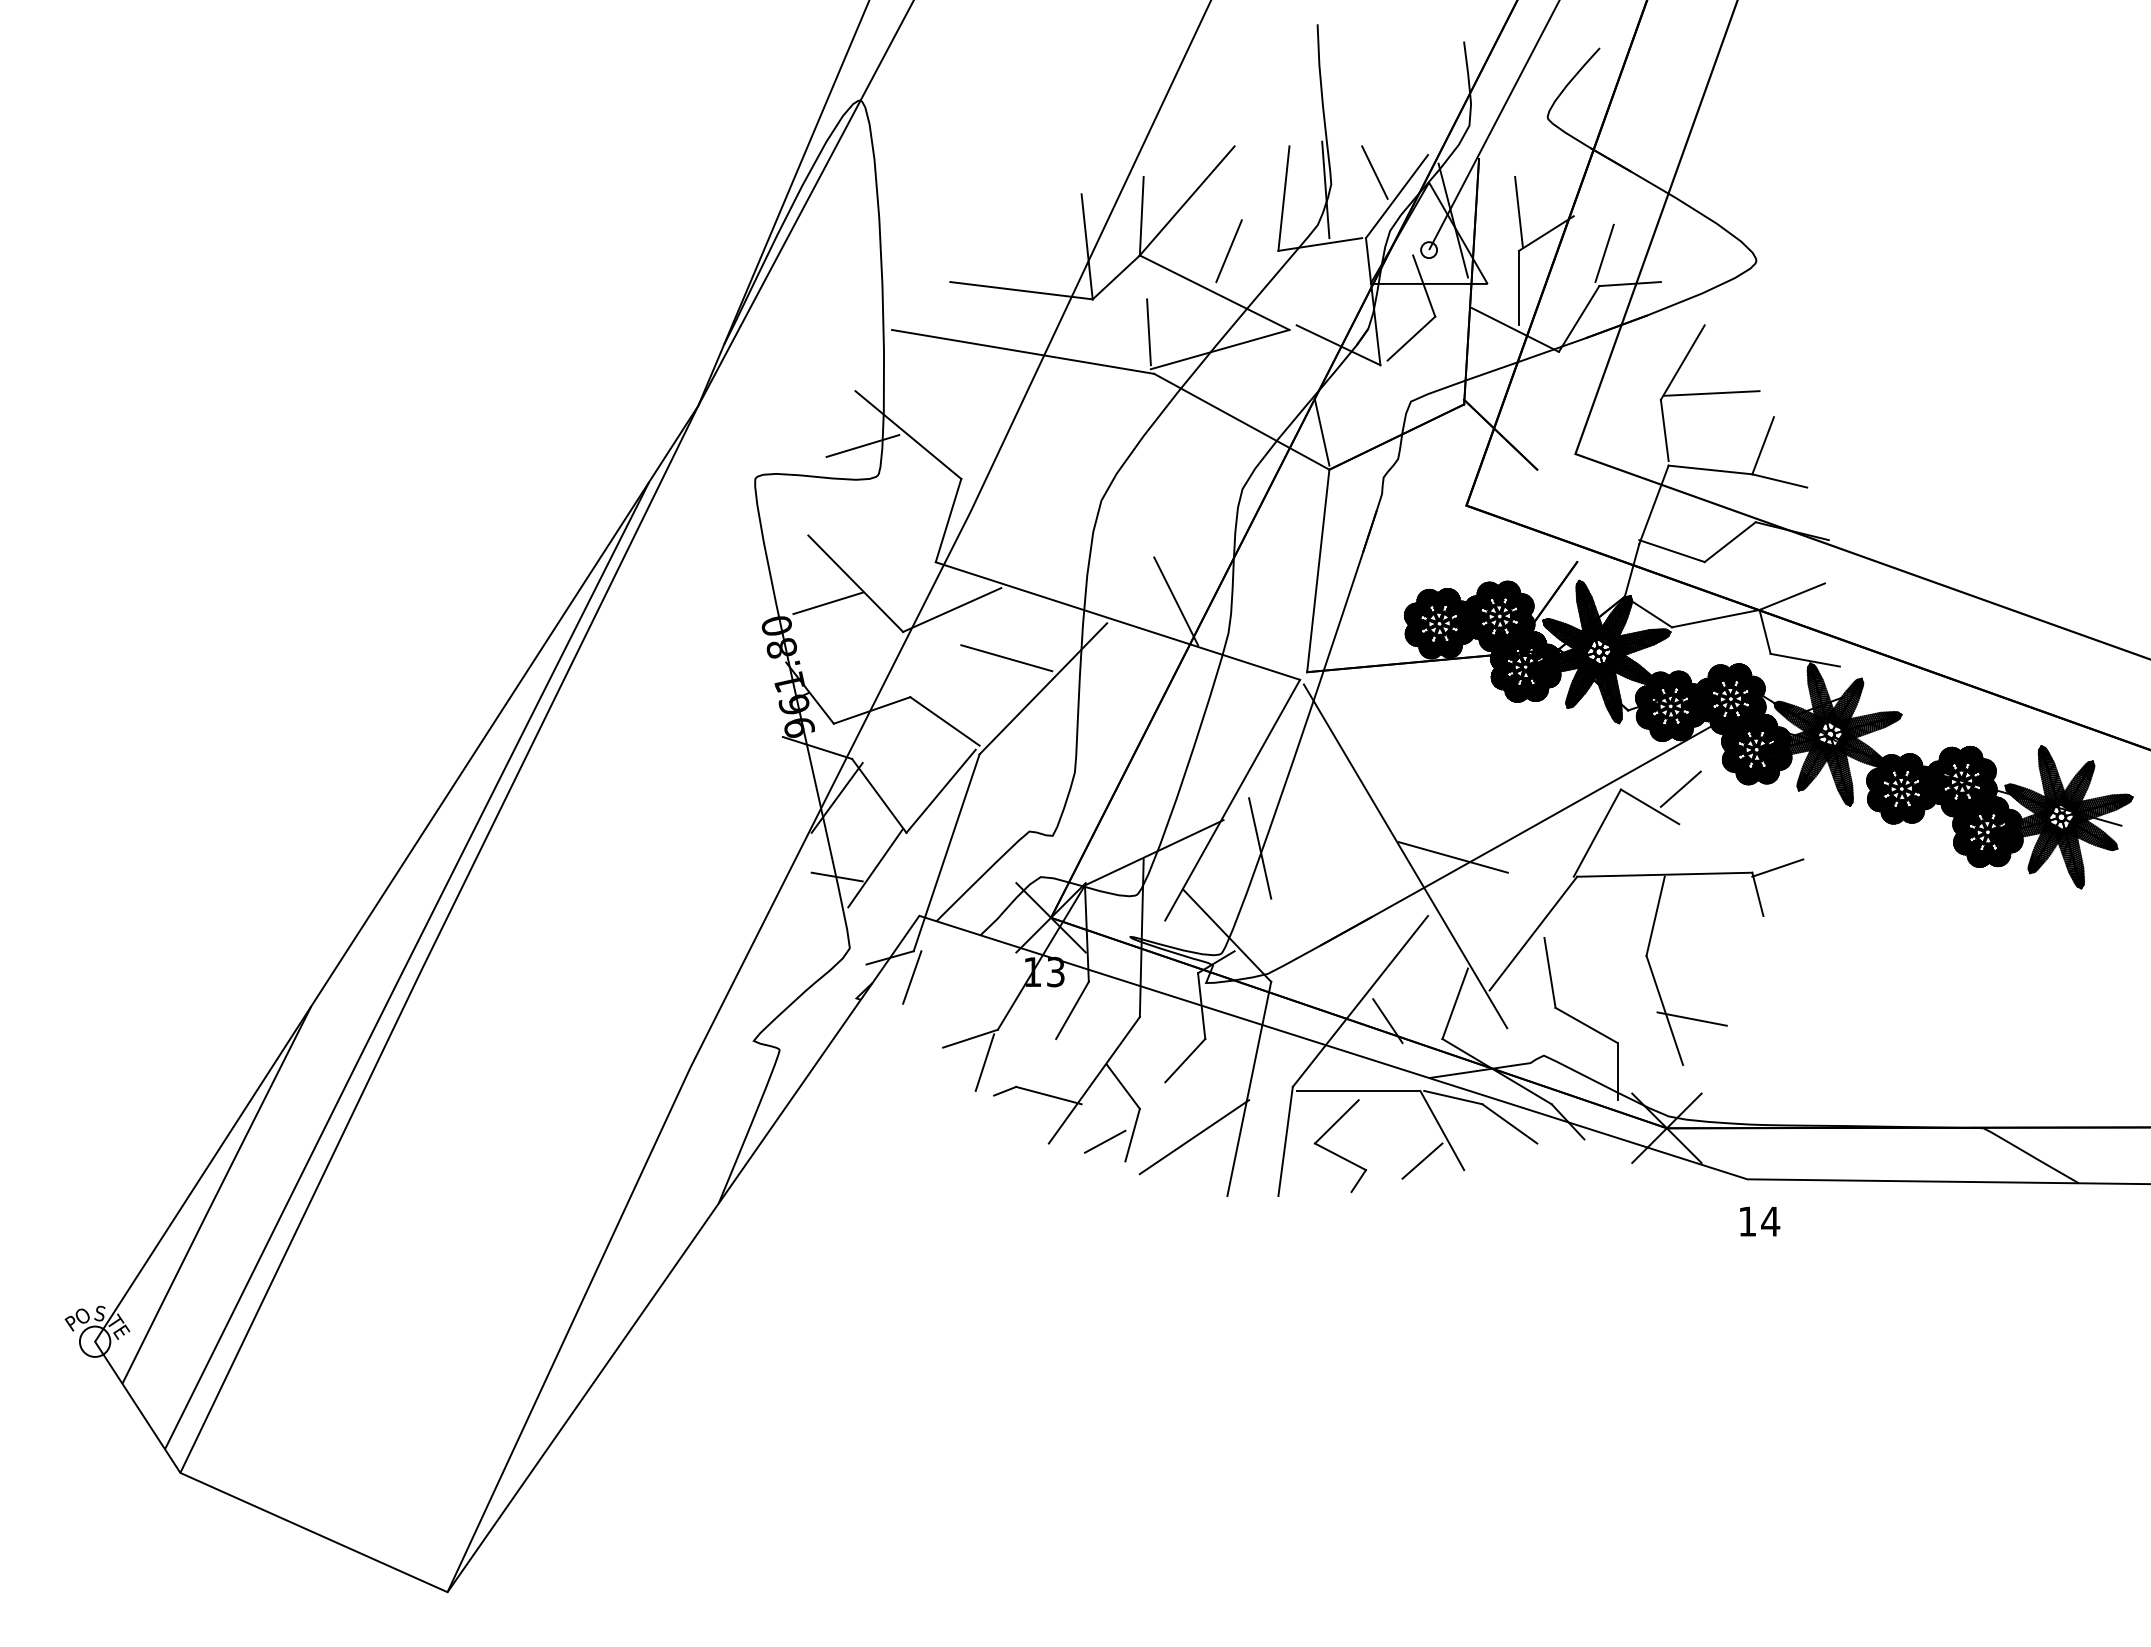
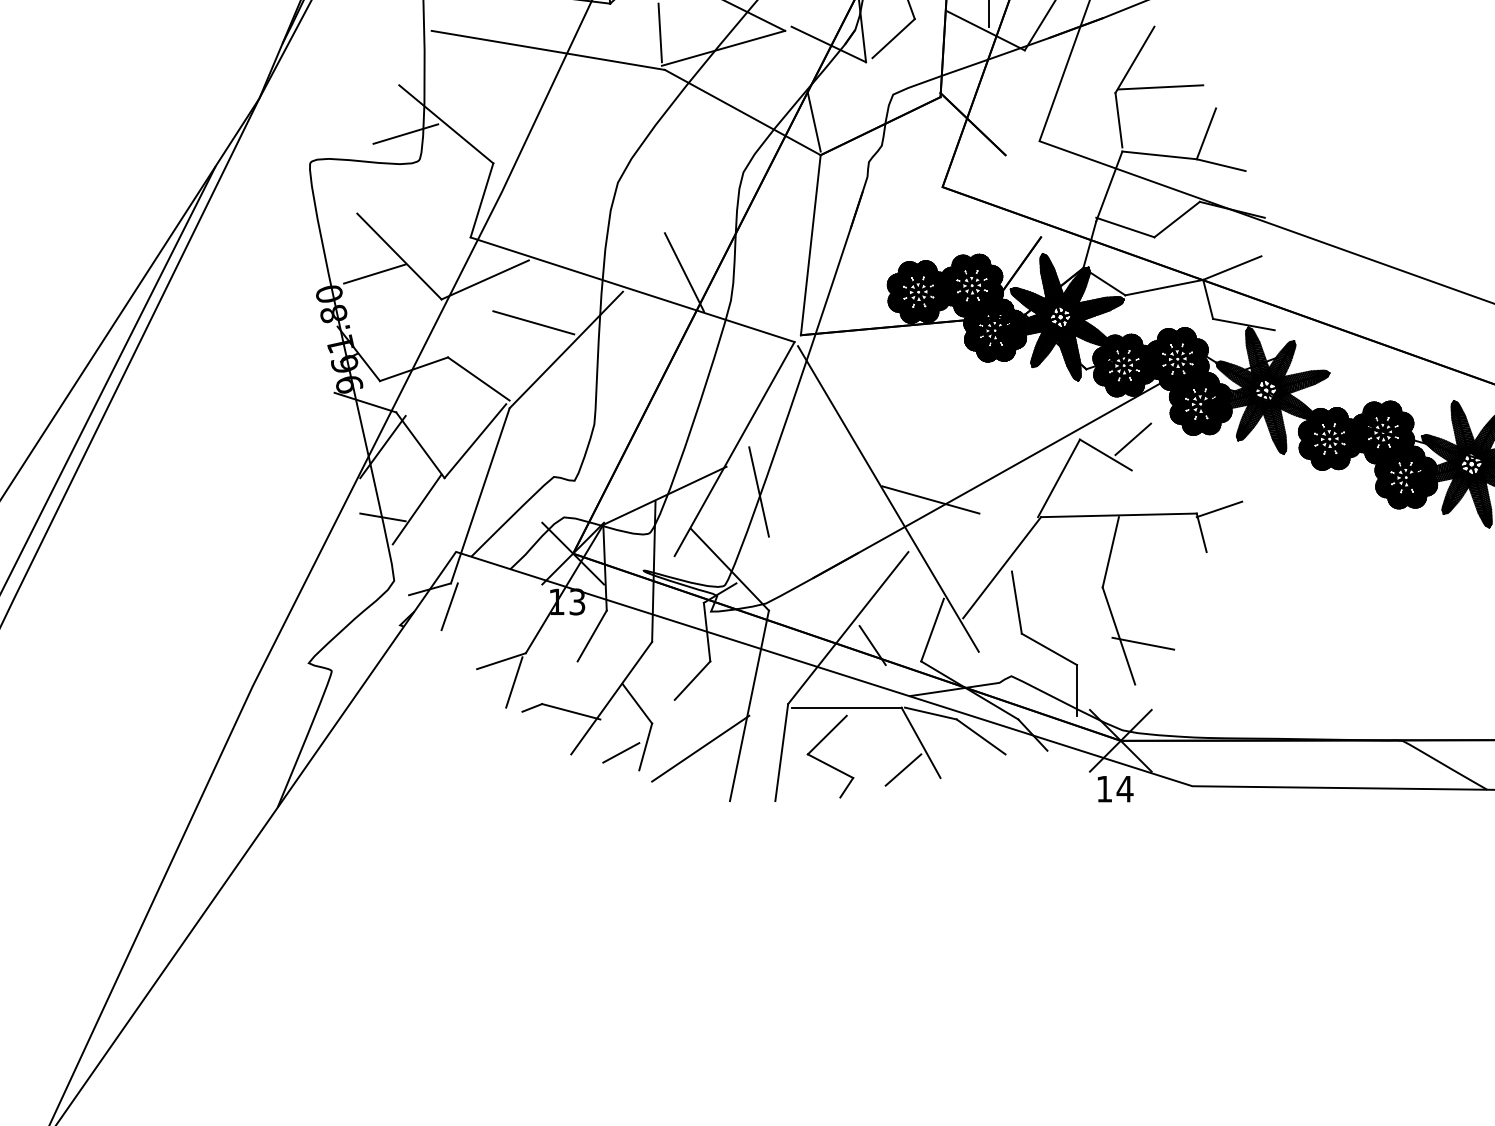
part: (1760, 1221) -> (1116, 789), moved

